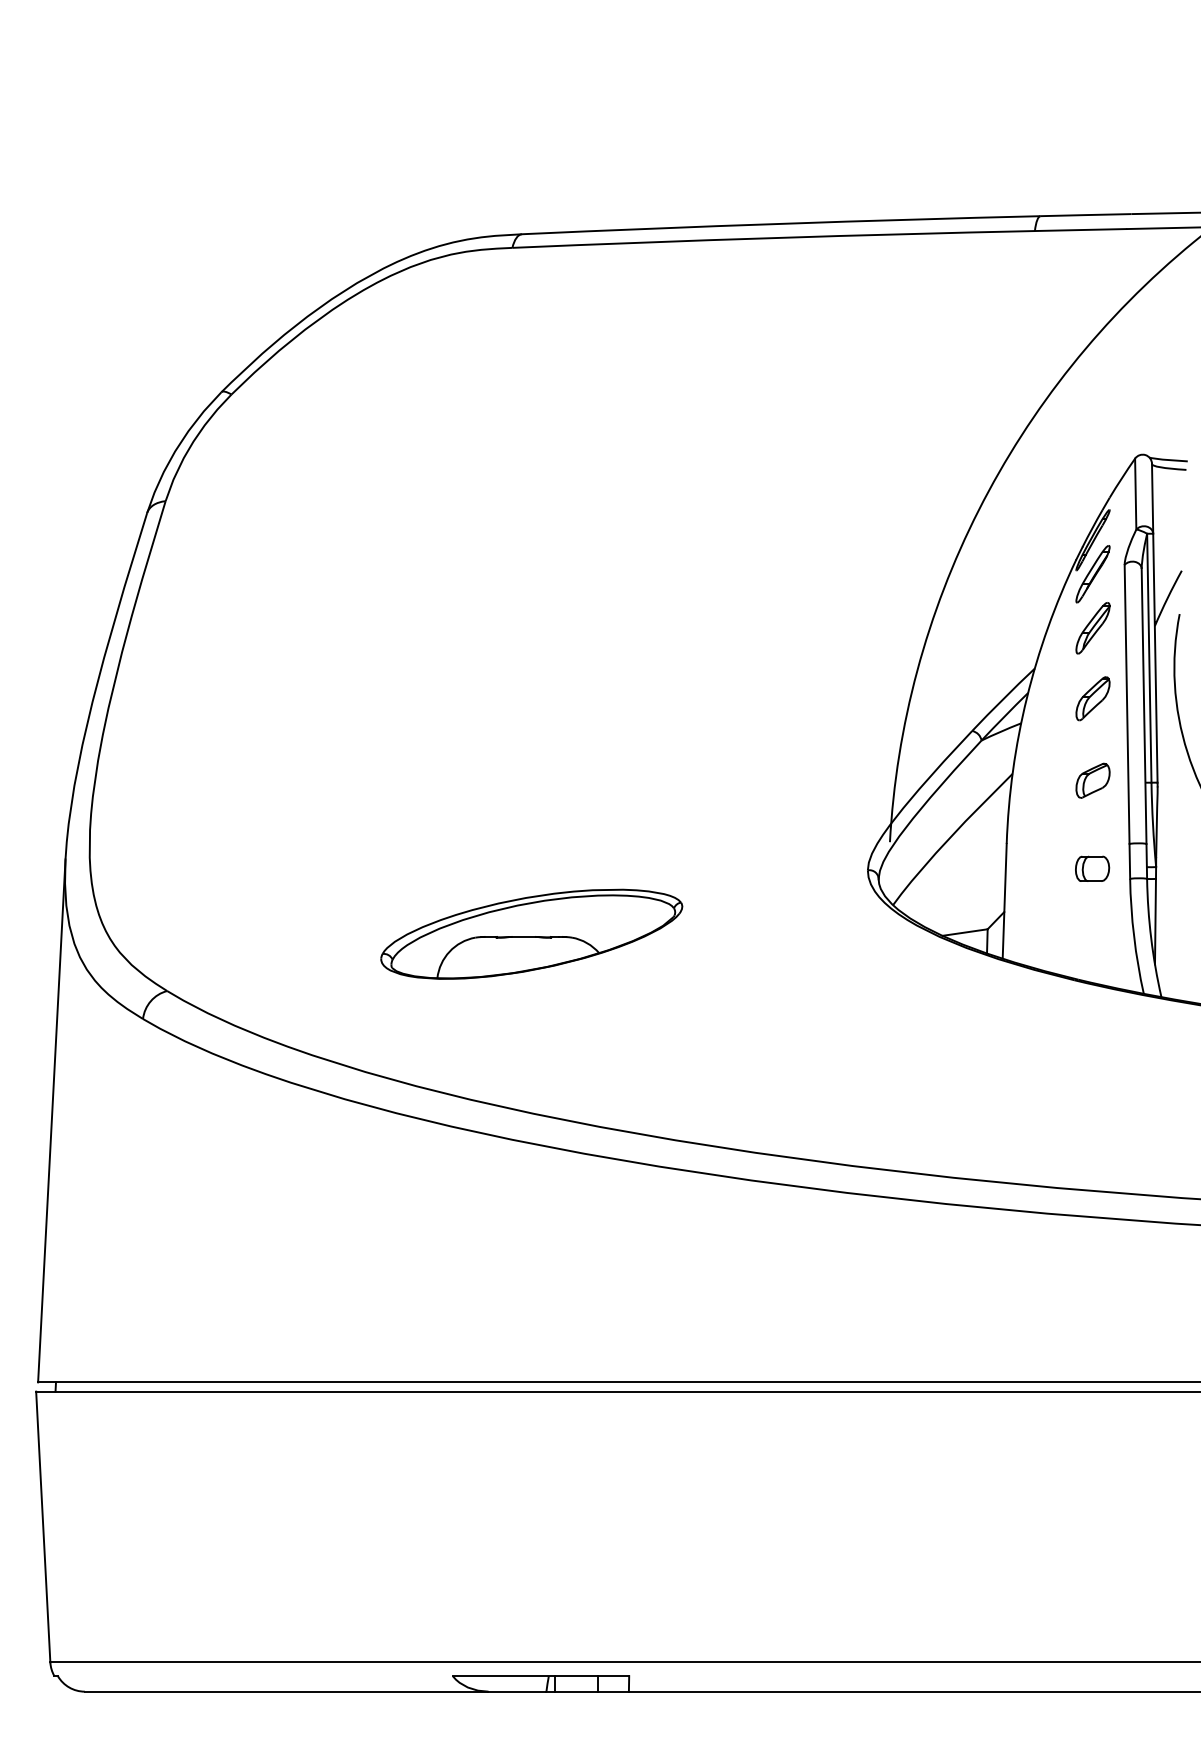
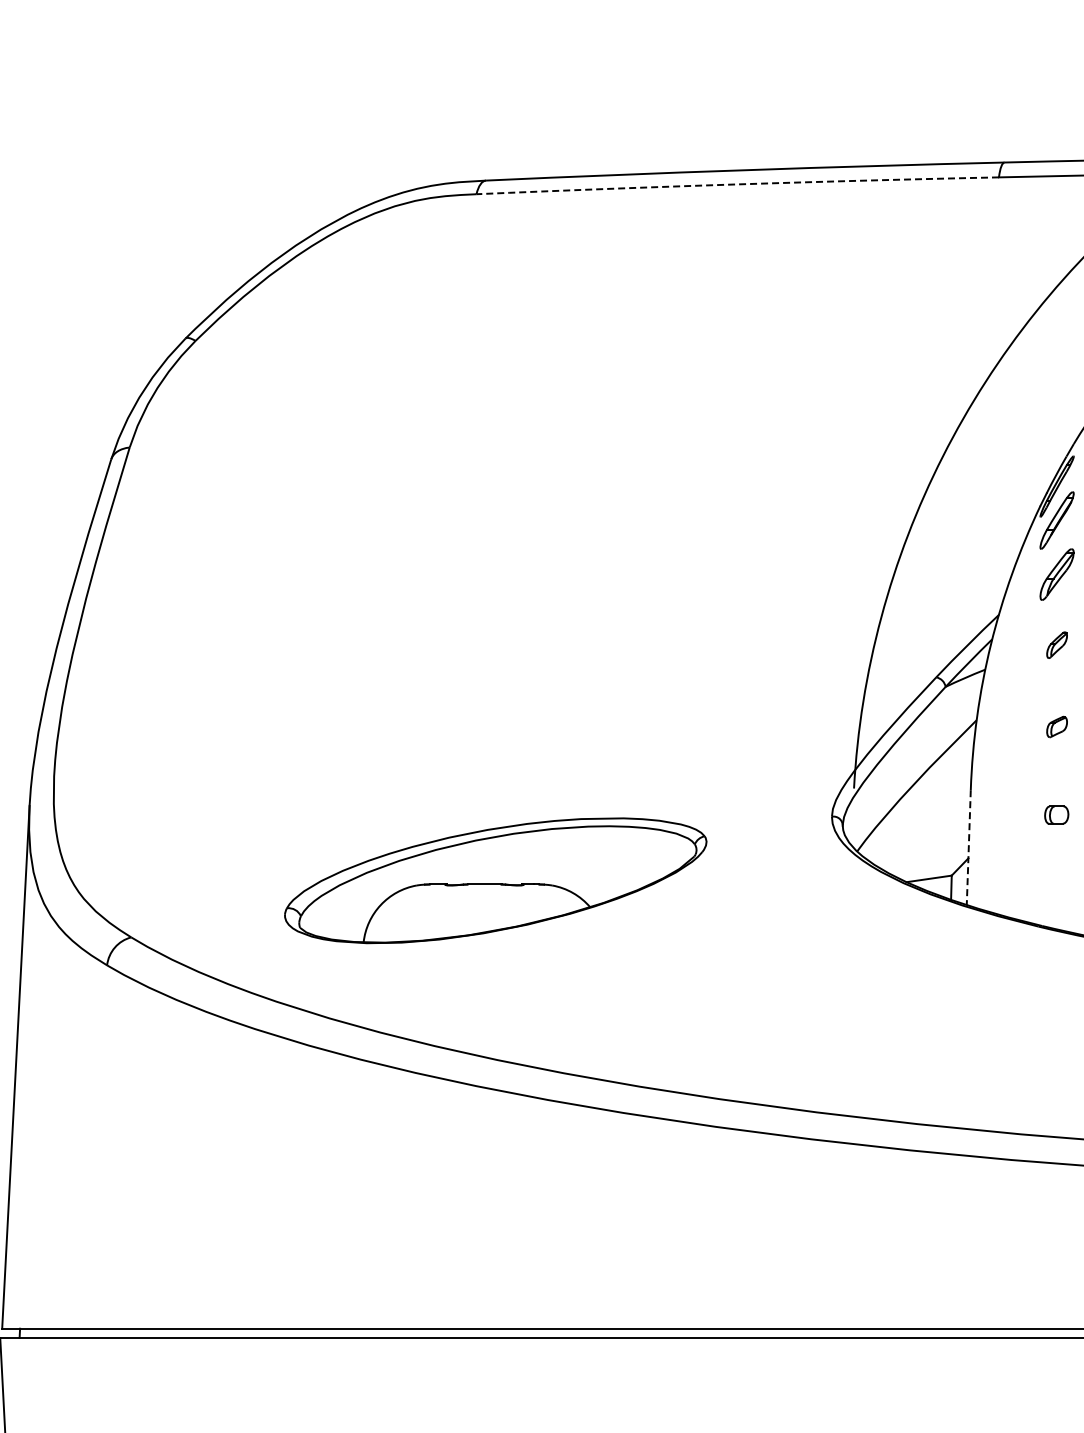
arc: (773, 238) -> (737, 184), solid -> dashed
part: (1092, 698) -> (1056, 644), size x0.6
part: (1092, 780) -> (1056, 726), size x0.6
part: (1092, 868) -> (1056, 814), size x0.7
line: (1004, 901) -> (968, 847), solid -> dashed
part: (531, 933) -> (495, 879), size x1.4

